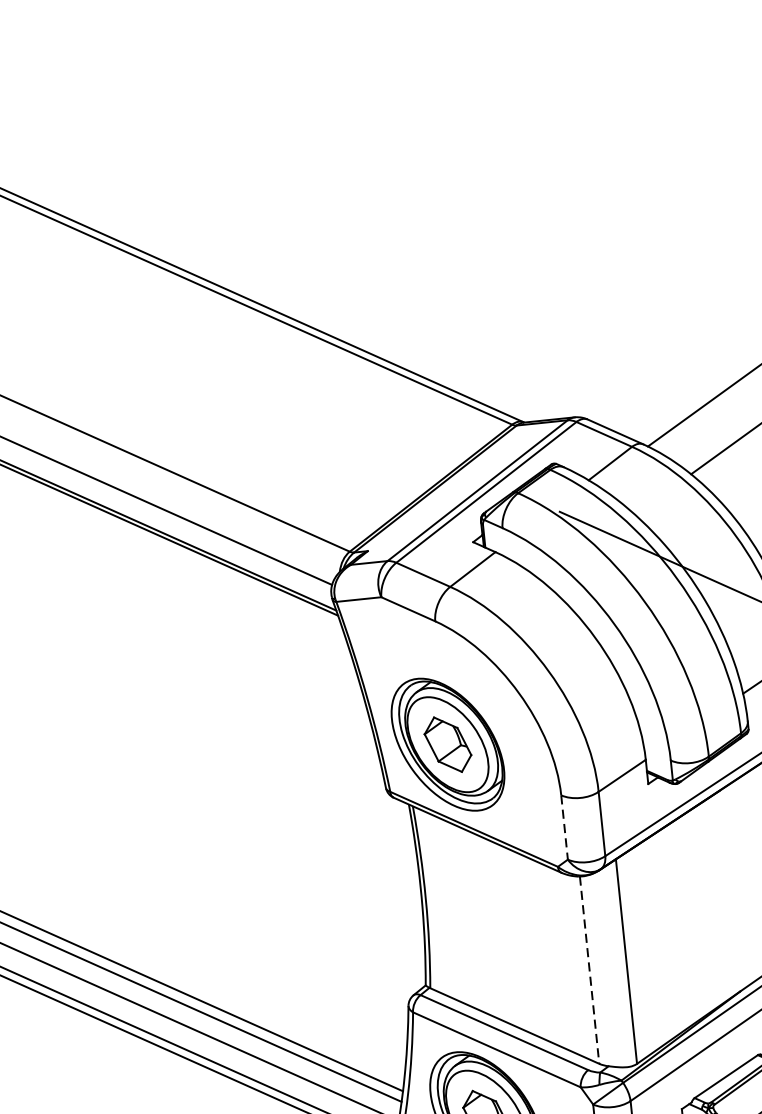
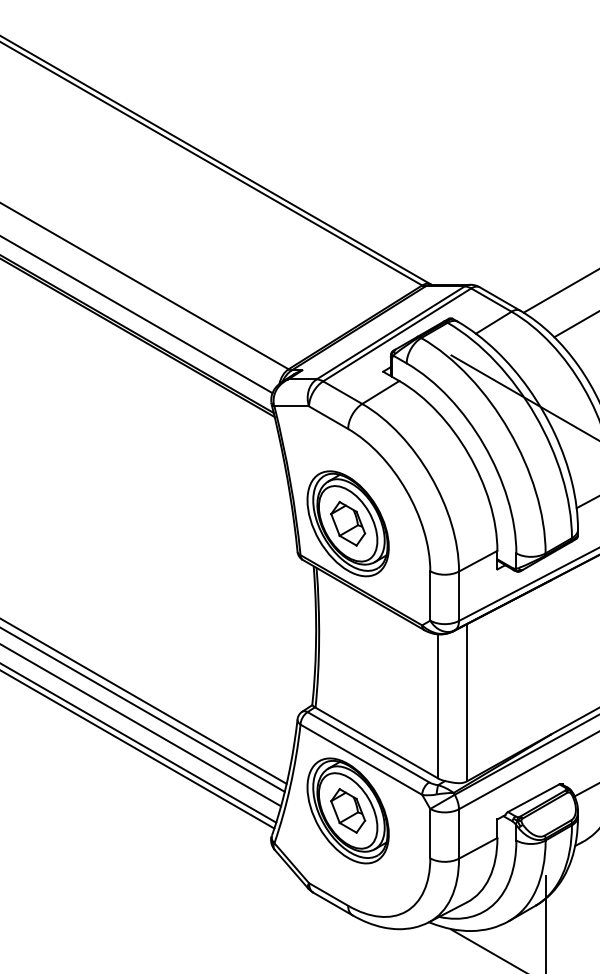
line: (564, 826) -> (430, 595), dashed -> solid
line: (590, 970) -> (438, 706), dashed -> solid

